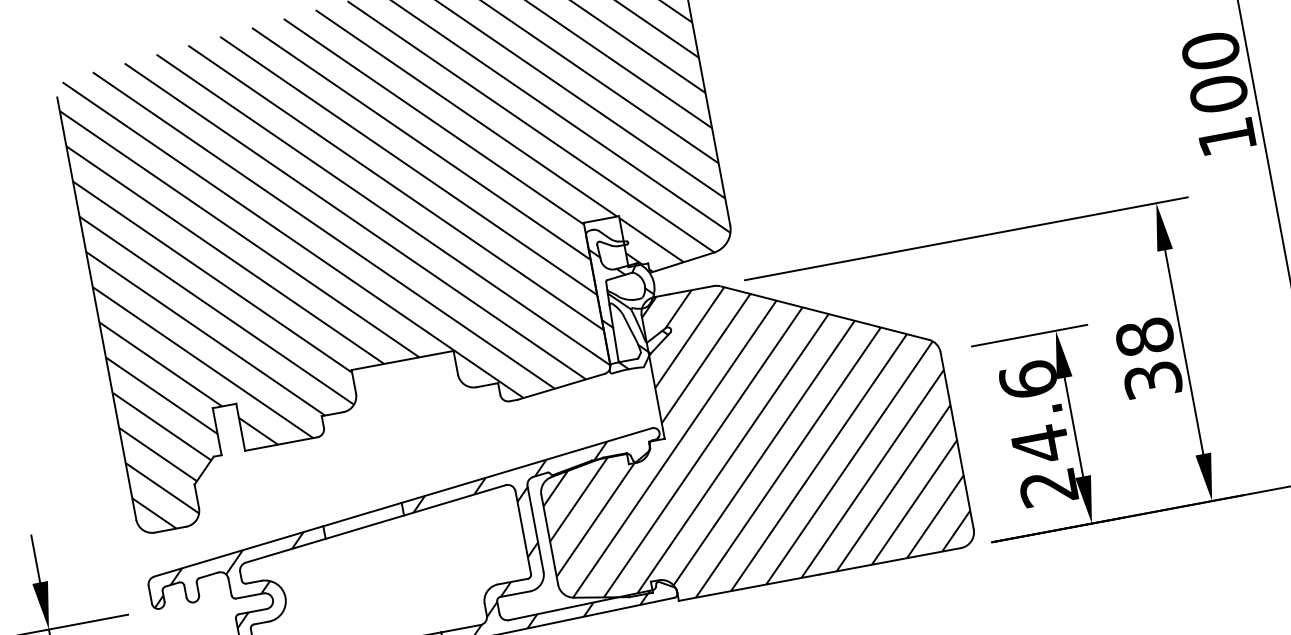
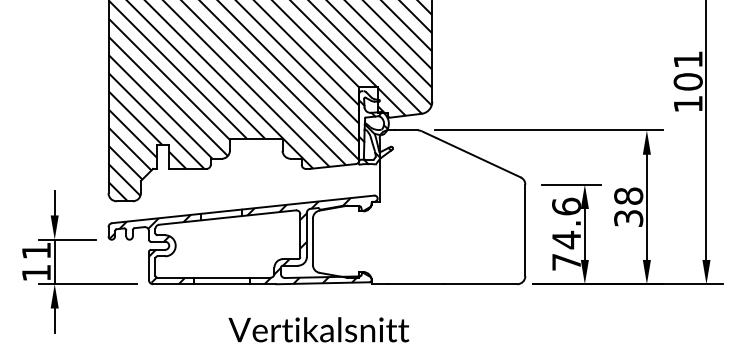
text: (1209, 51) -> (687, 59), 100 -> 101
hatch: (741, 435) -> (418, 207), removed
text: (1048, 488) -> (566, 262), 24.6 -> 74.6

